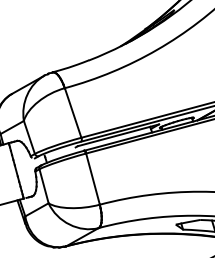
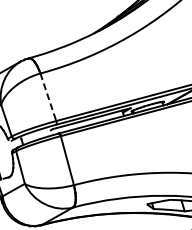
line: (73, 113) -> (48, 97), solid -> dashed

